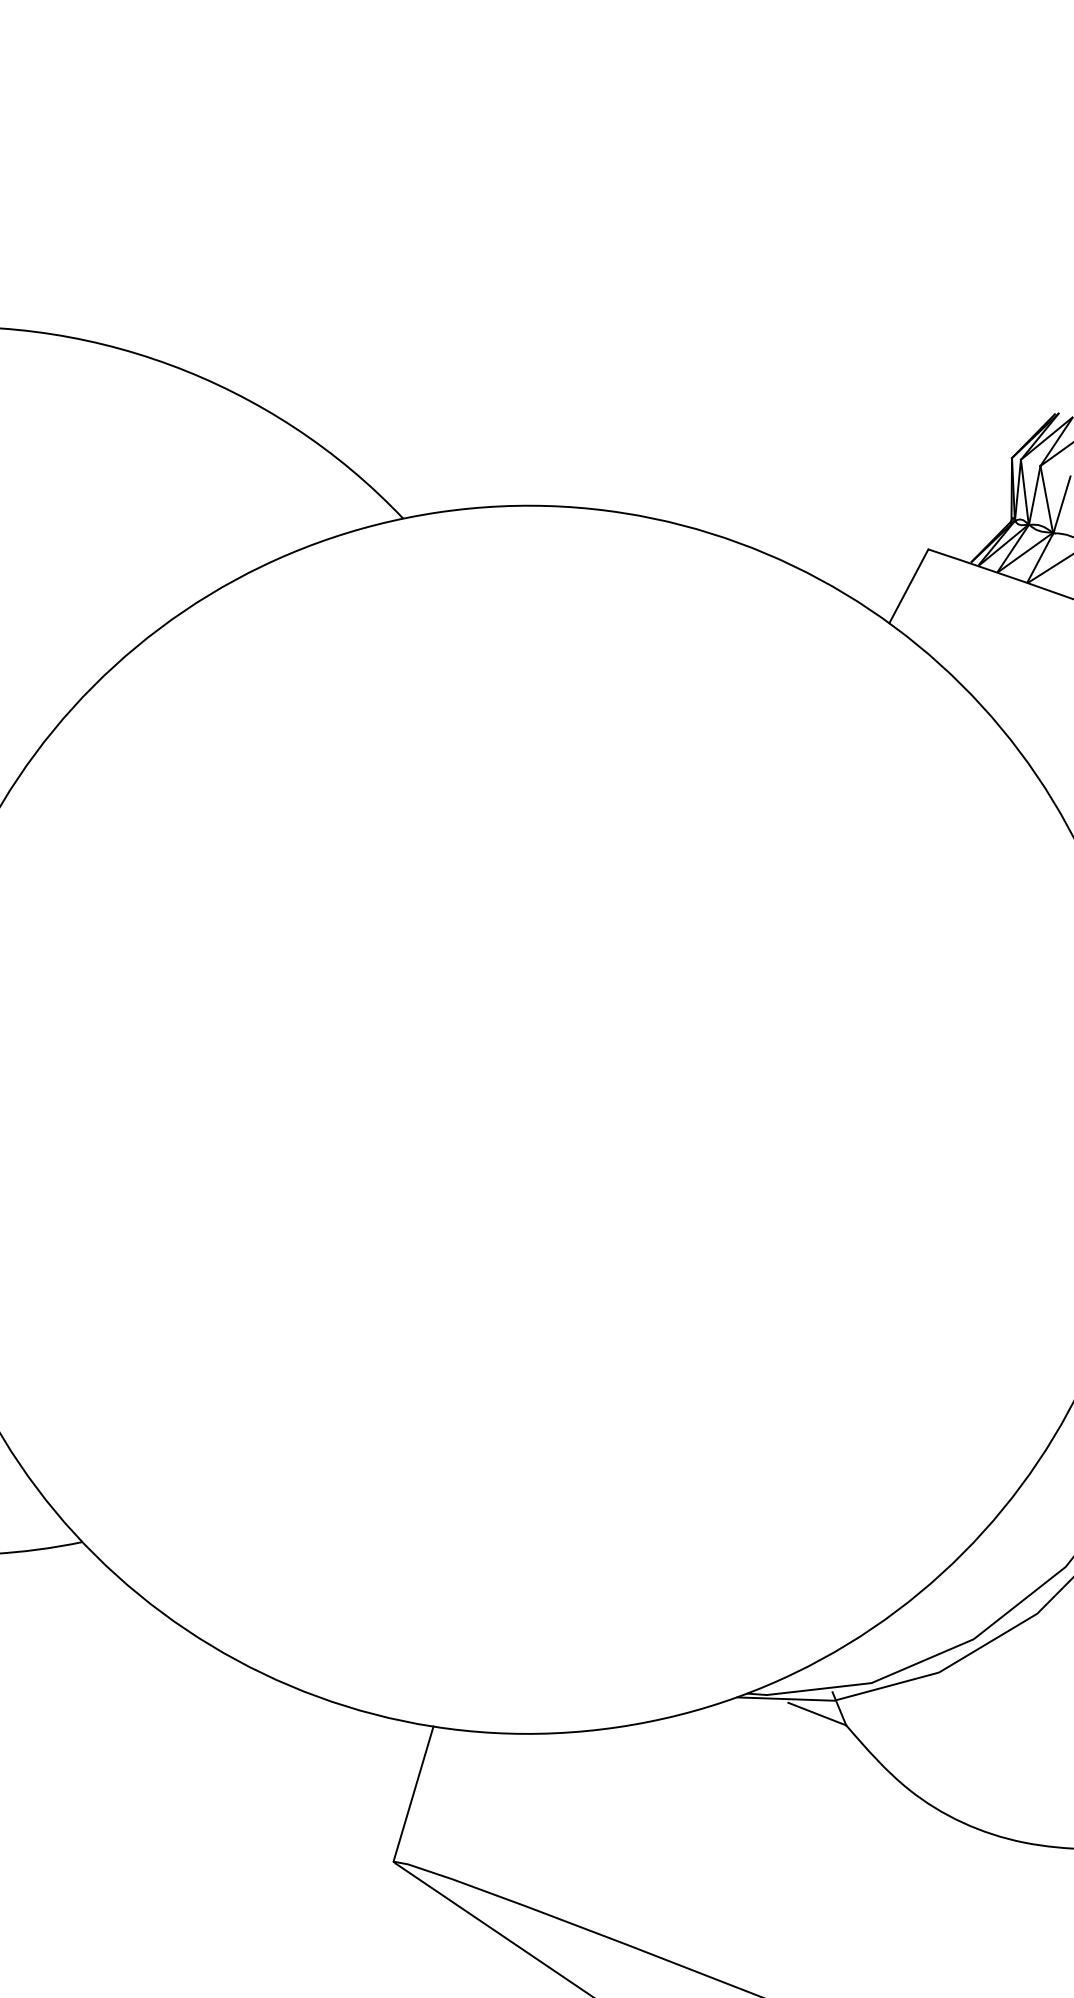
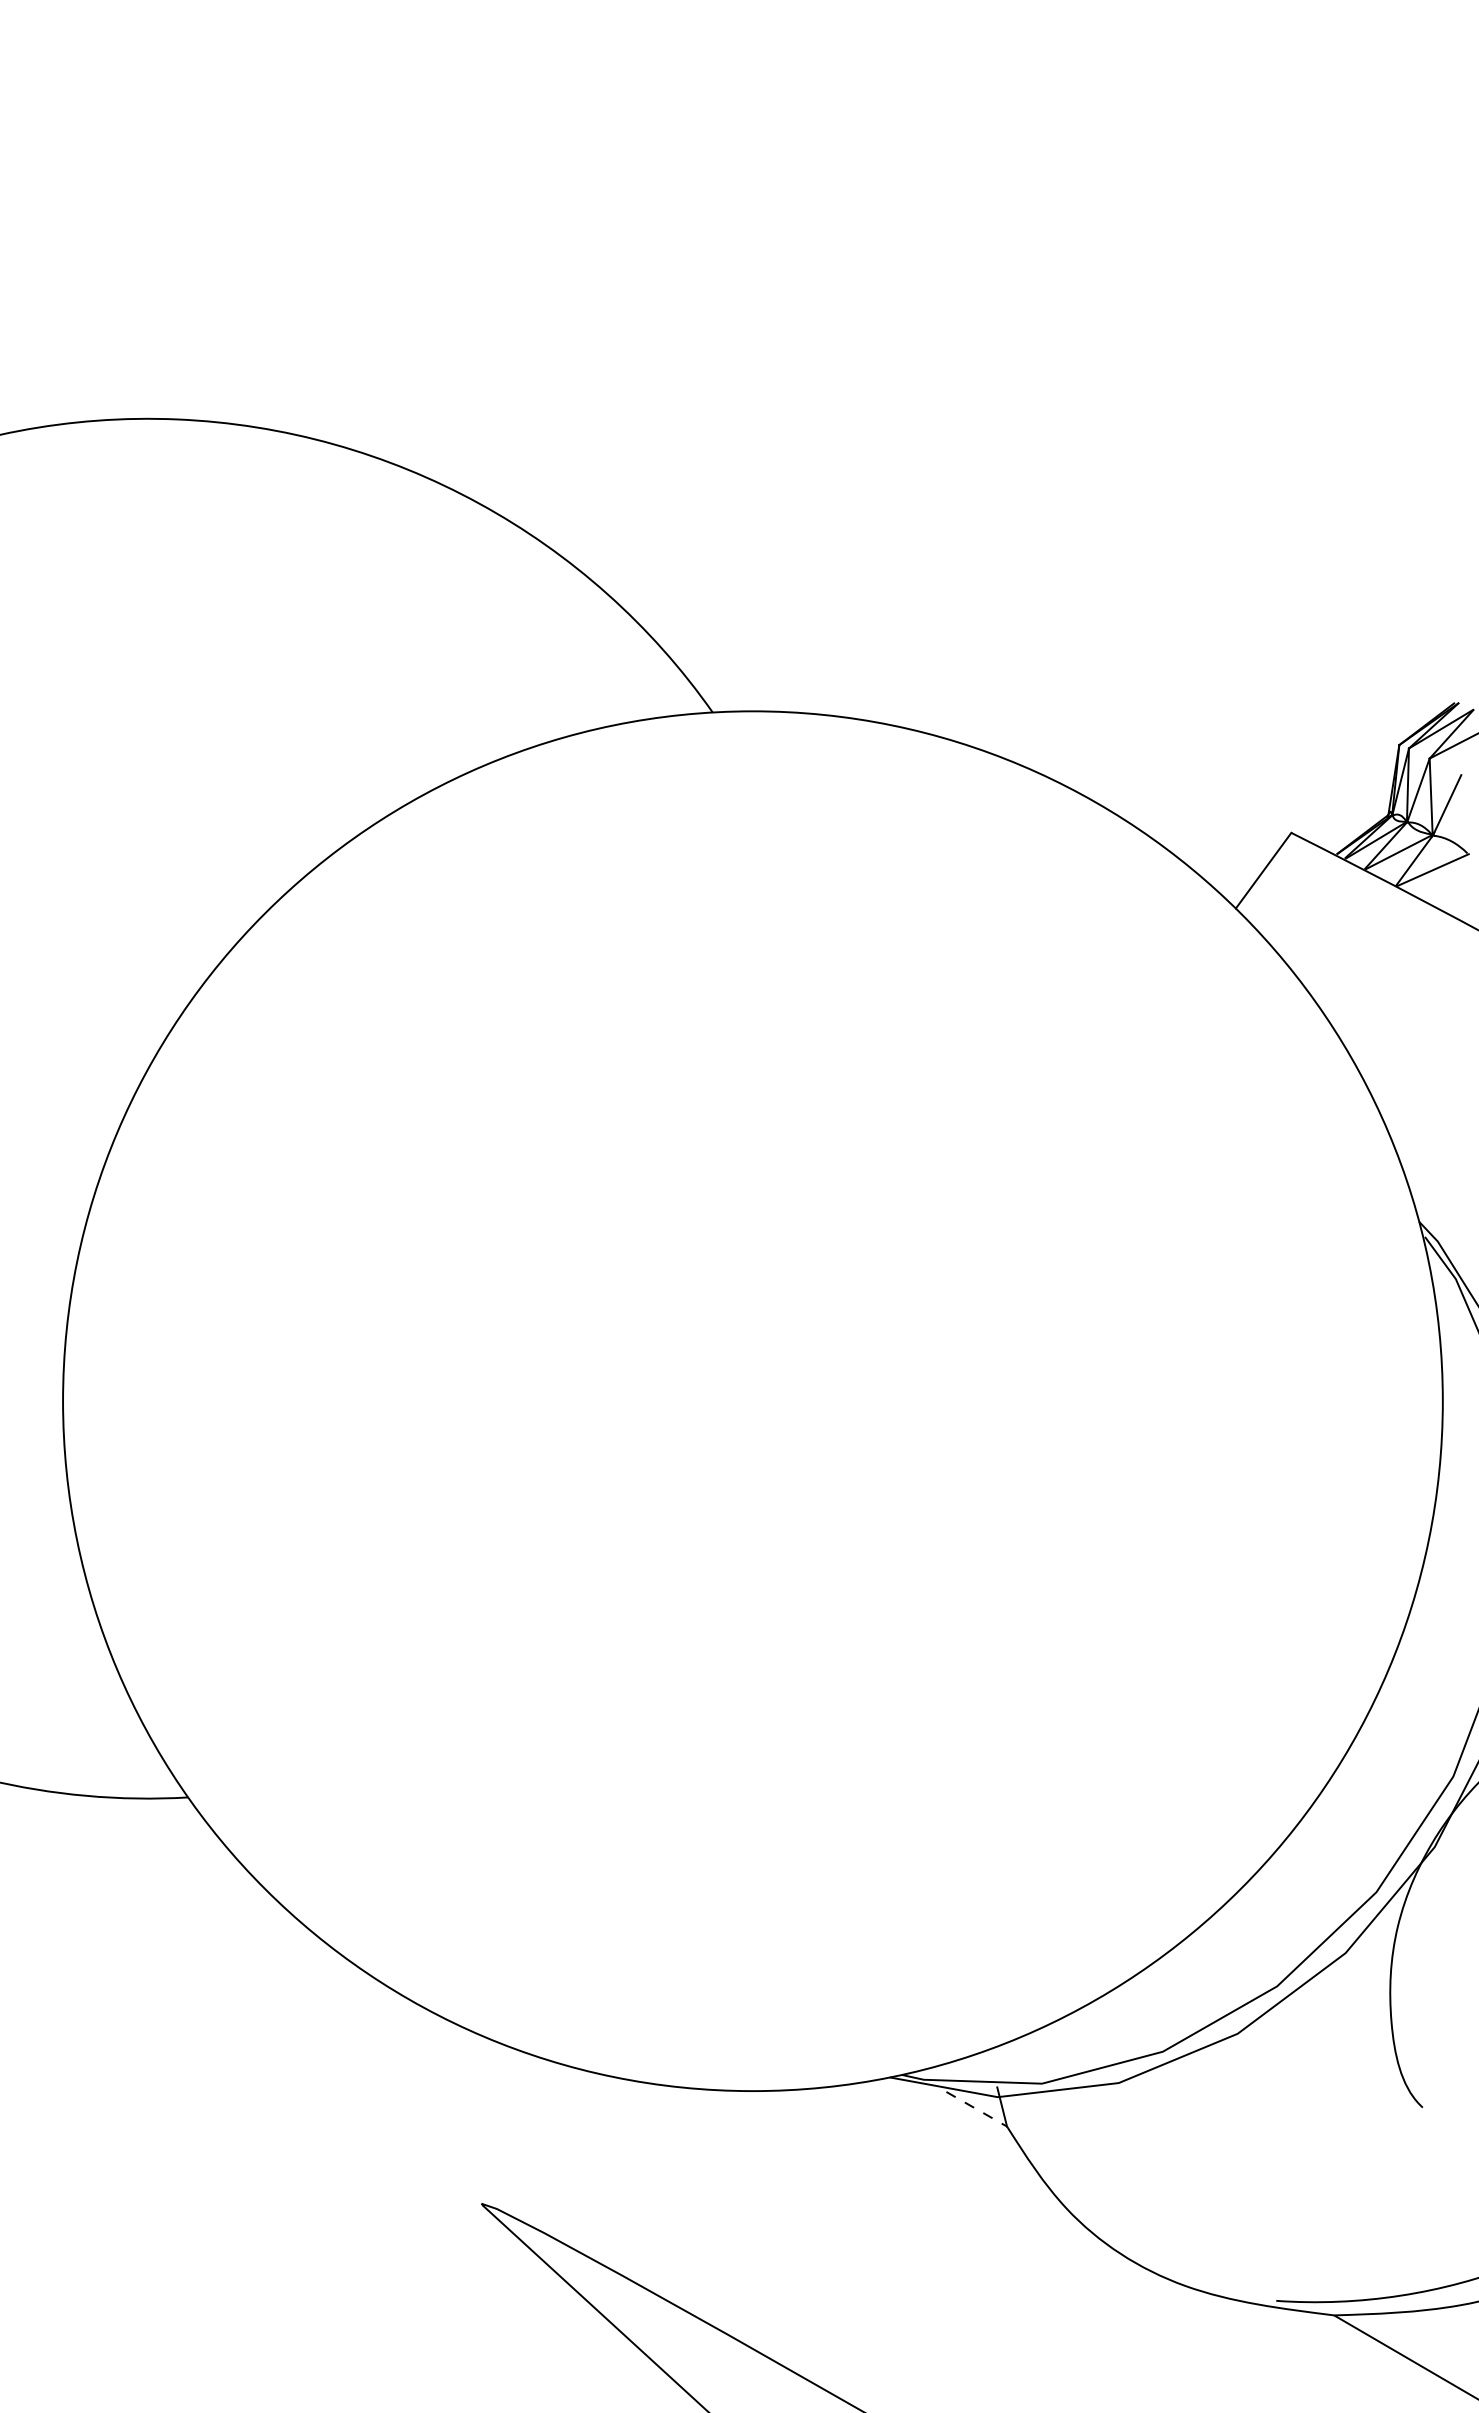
line: (817, 1714) -> (976, 2109), solid -> dashed
line: (413, 1793) -> (514, 2131), removed

